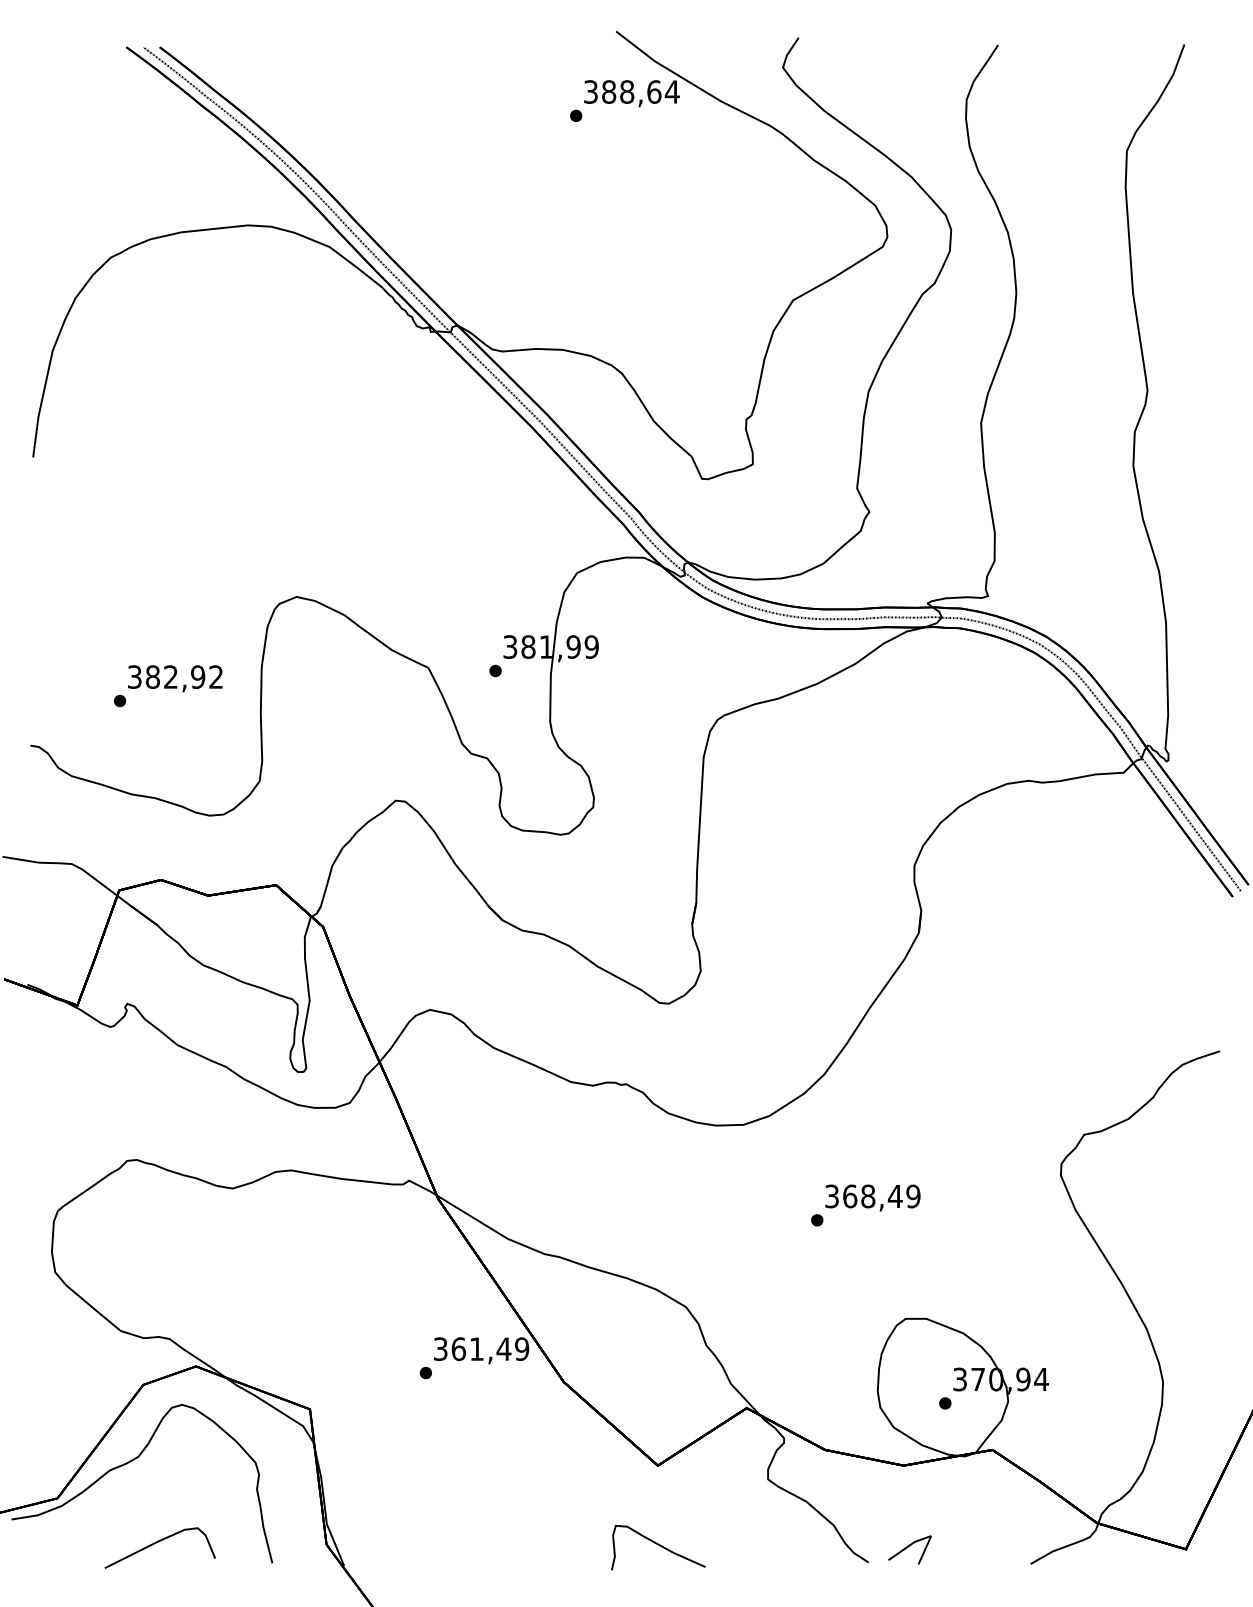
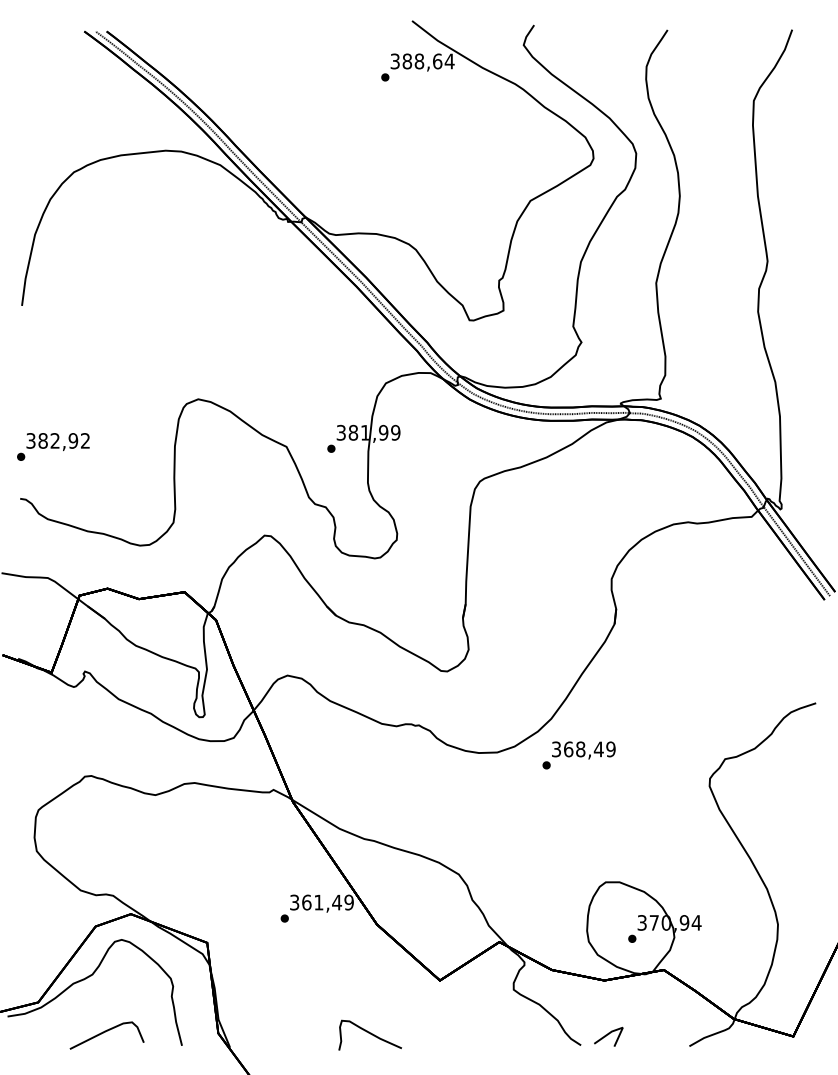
text: (168, 685) -> (53, 446), moved
text: (864, 1205) -> (578, 755), moved
curve: (657, 1544) -> (369, 1033), moved

